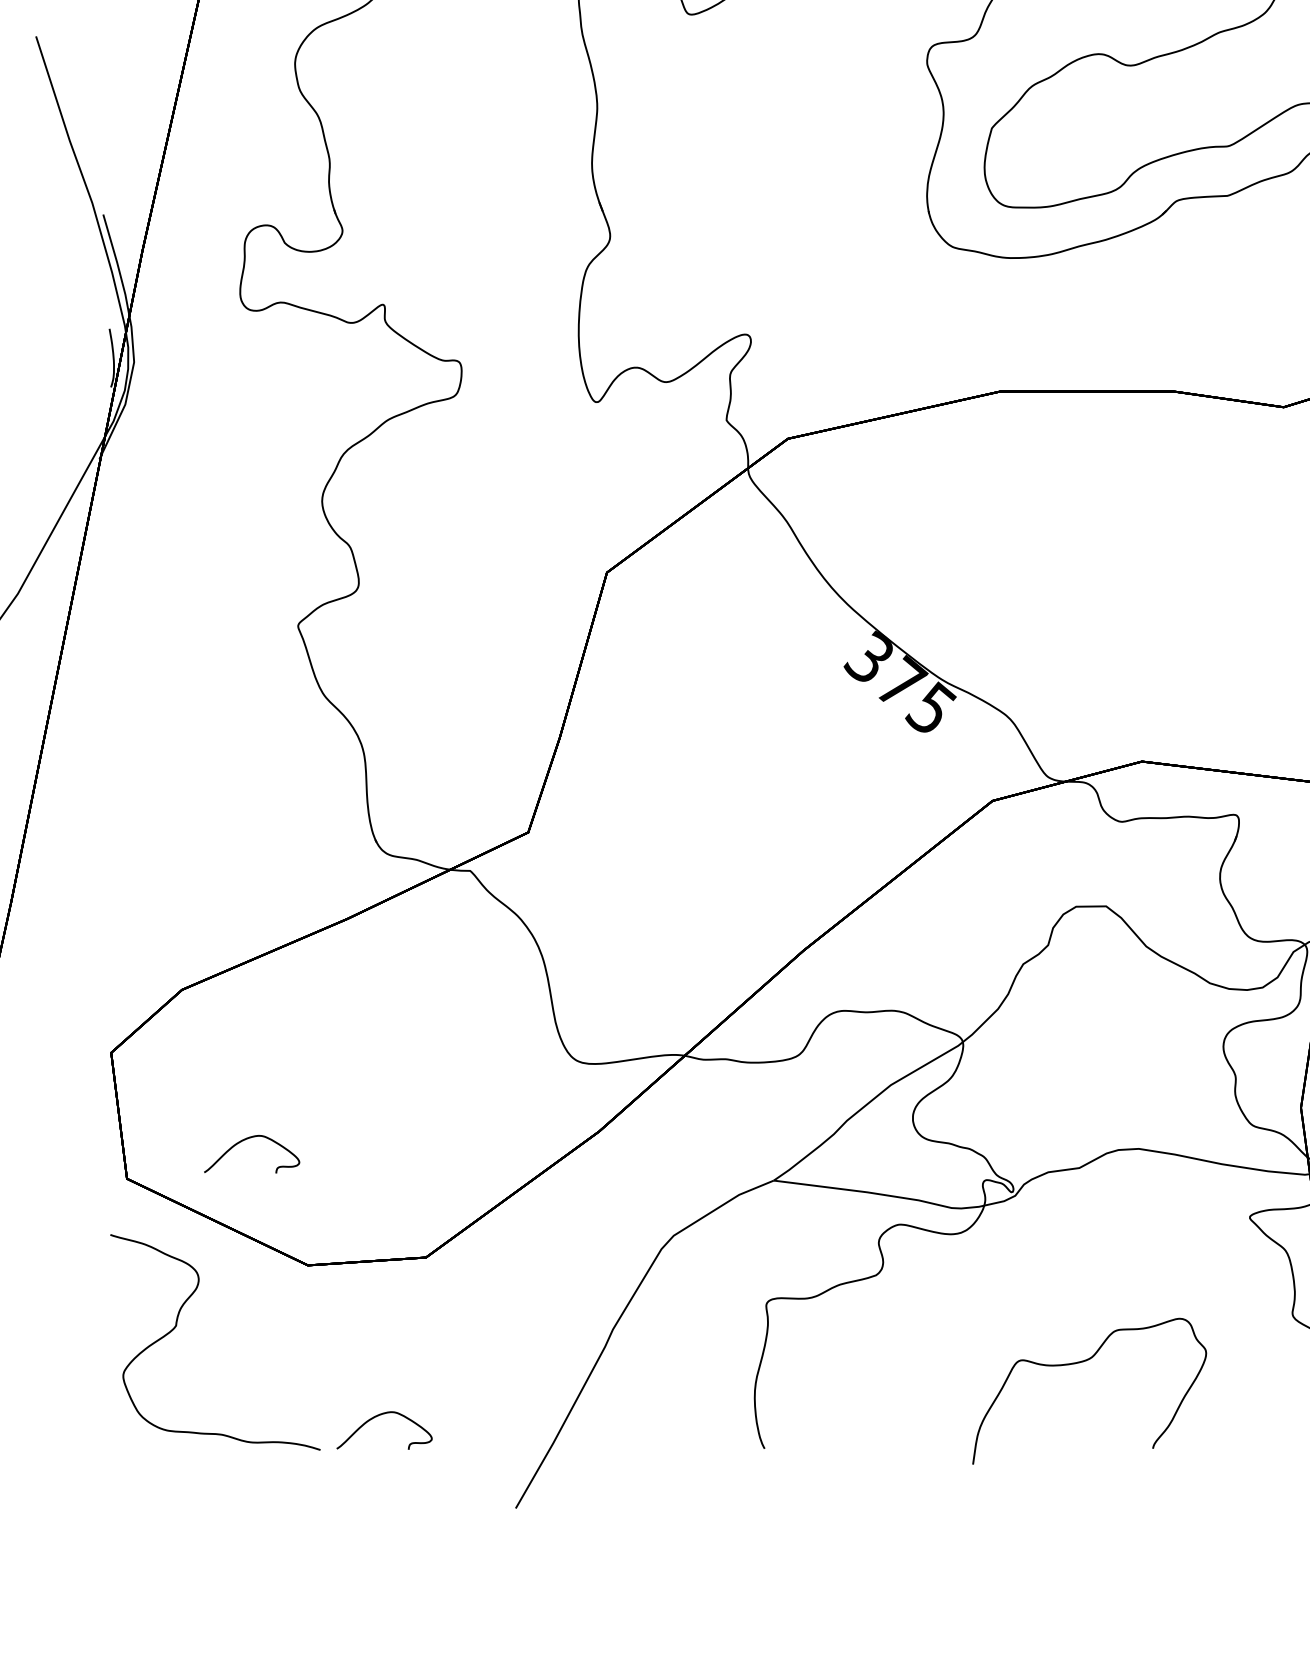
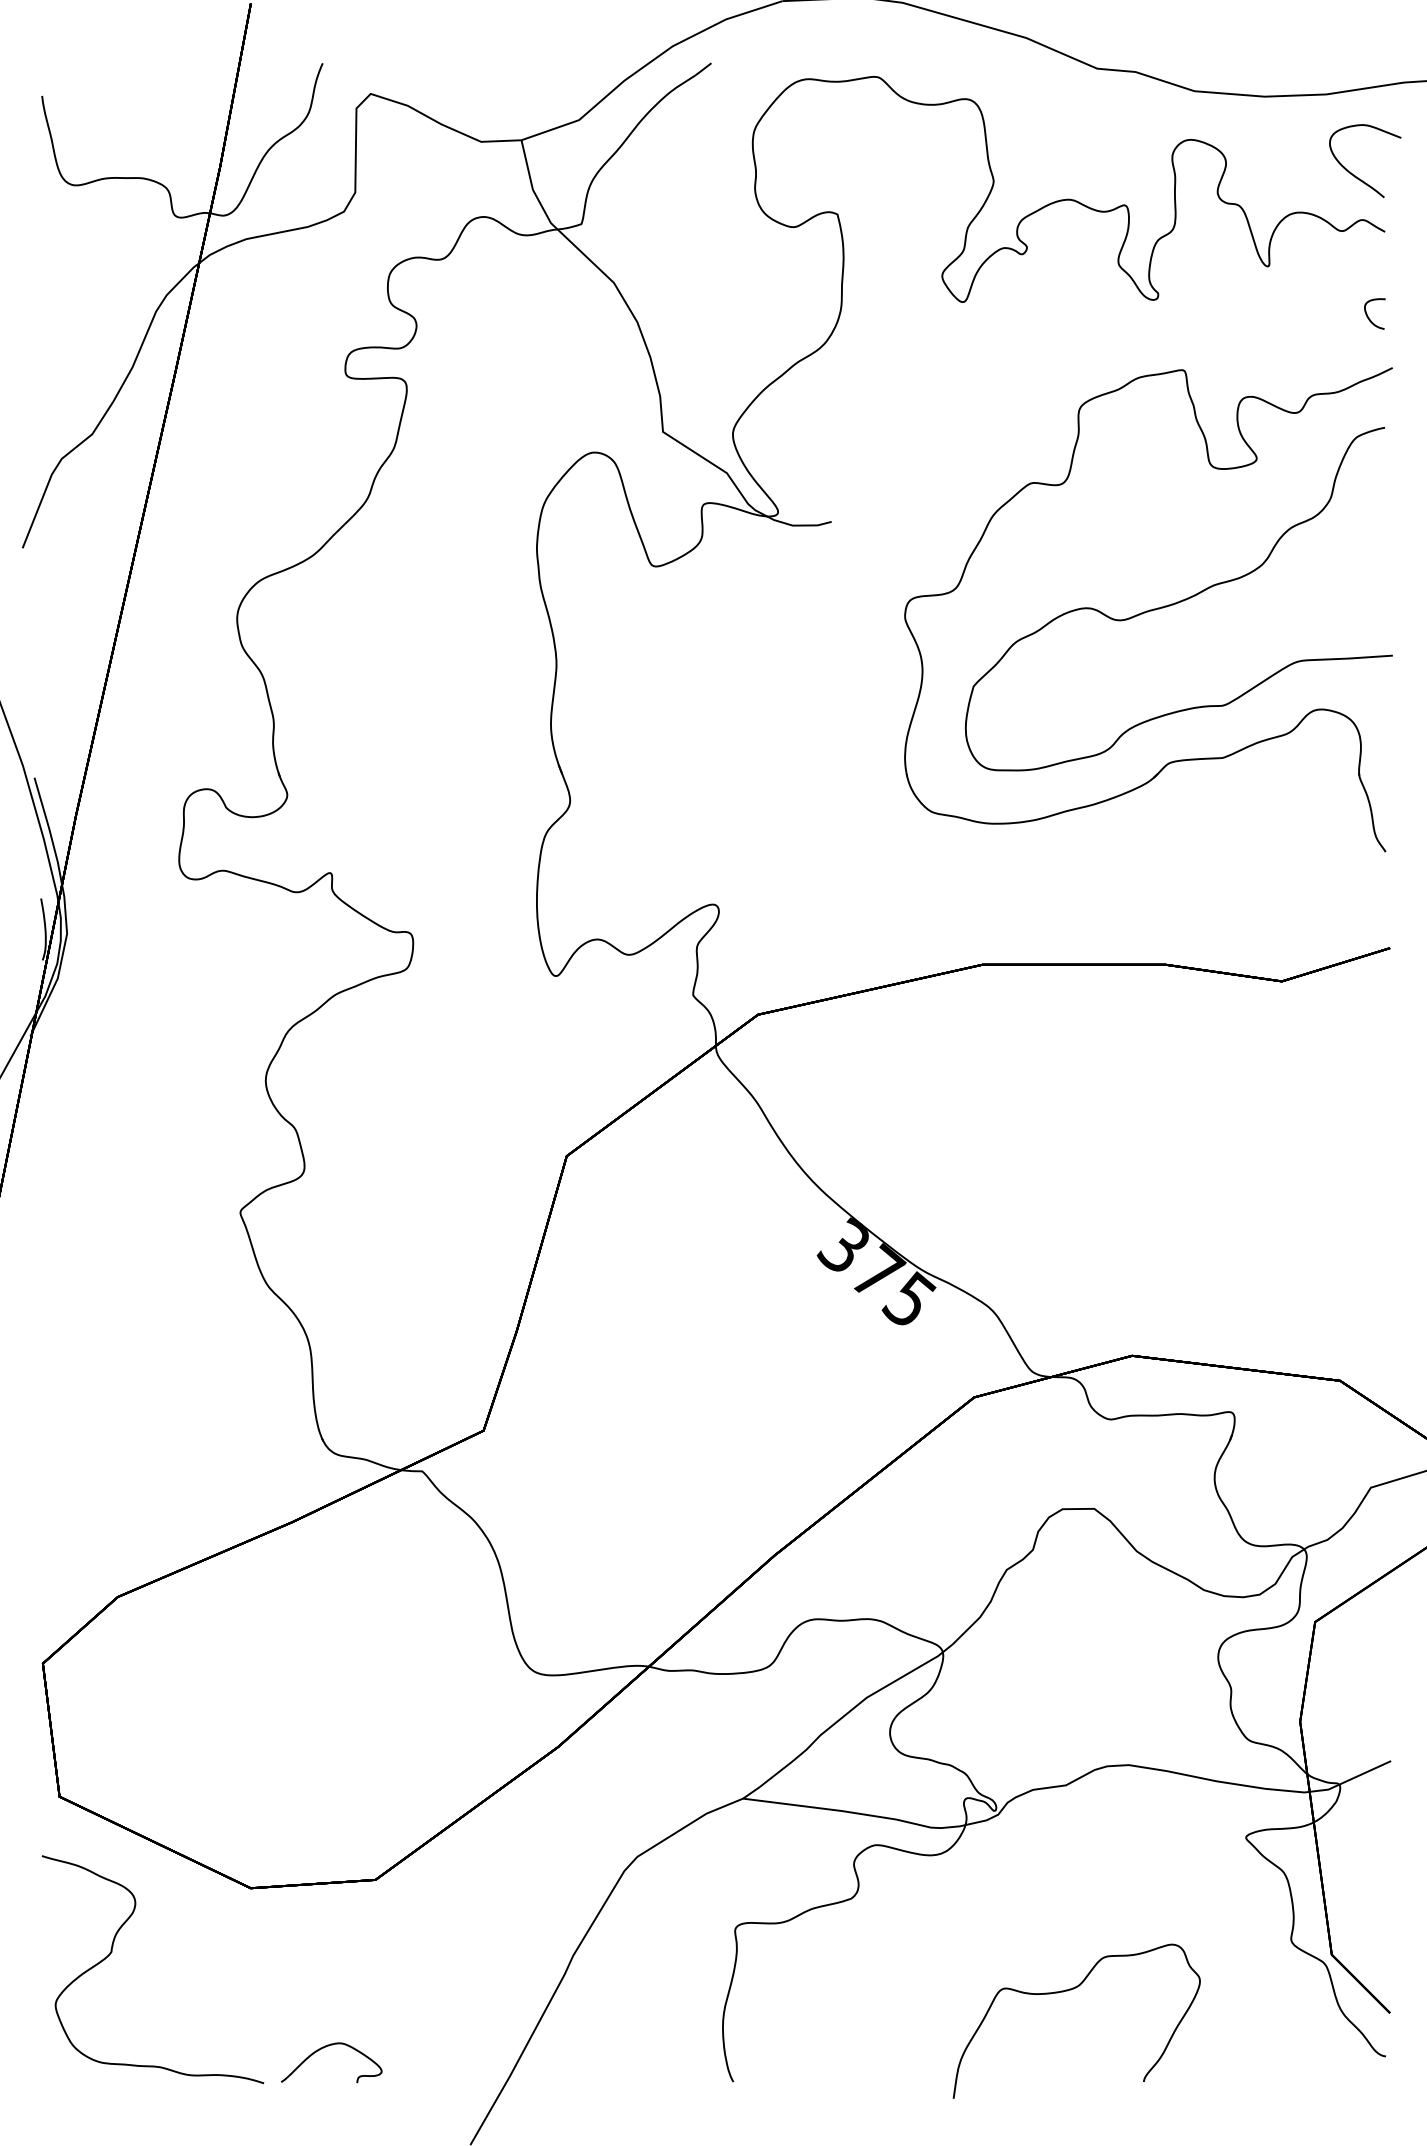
curve: (247, 1139) -> (186, 1755), removed

